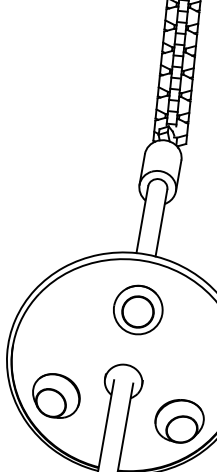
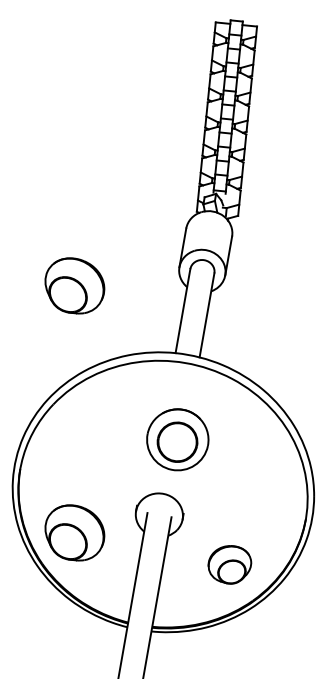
part: (56, 199) -> (74, 285), added
part: (137, 309) -> (177, 439), moved
part: (179, 421) -> (229, 564), size x0.7

